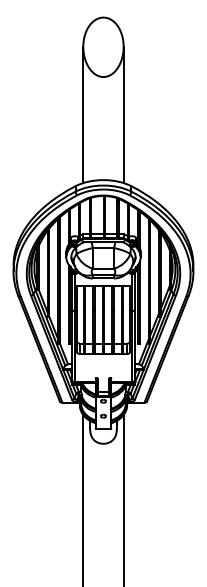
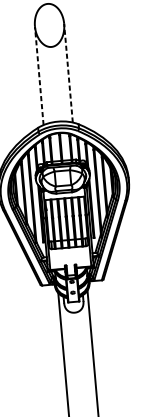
line: (83, 114) -> (39, 75), solid -> dashed
line: (123, 114) -> (68, 72), solid -> dashed

